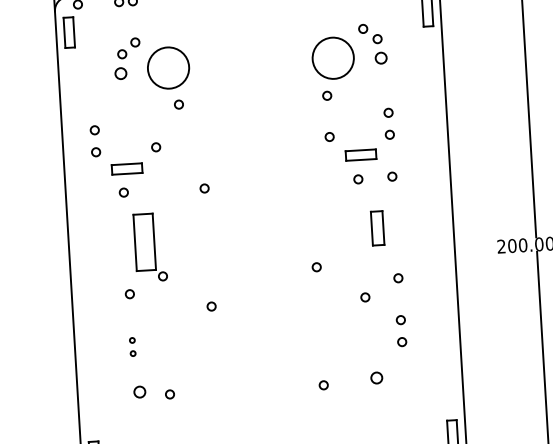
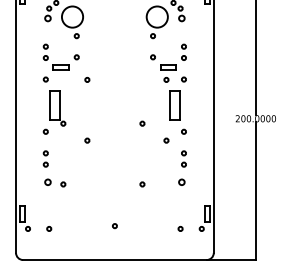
part: (125, 163) -> (60, 64), moved
part: (376, 228) -> (174, 105), size x1.67
part: (132, 346) -> (45, 158), size x1.67
circle: (375, 376) -> (181, 181), moved

